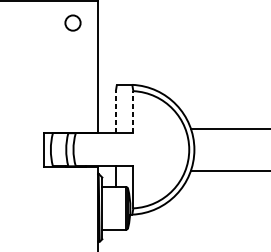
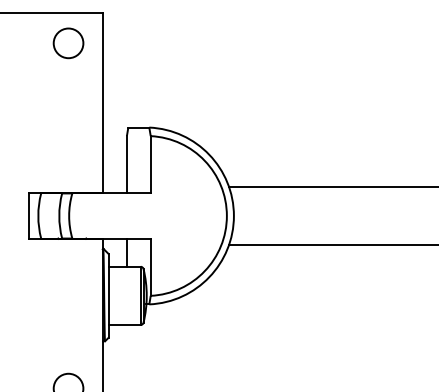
circle: (72, 23) -> (68, 43), size x1.43
line: (115, 111) -> (126, 164), dashed -> solid
line: (133, 111) -> (150, 164), dashed -> solid

